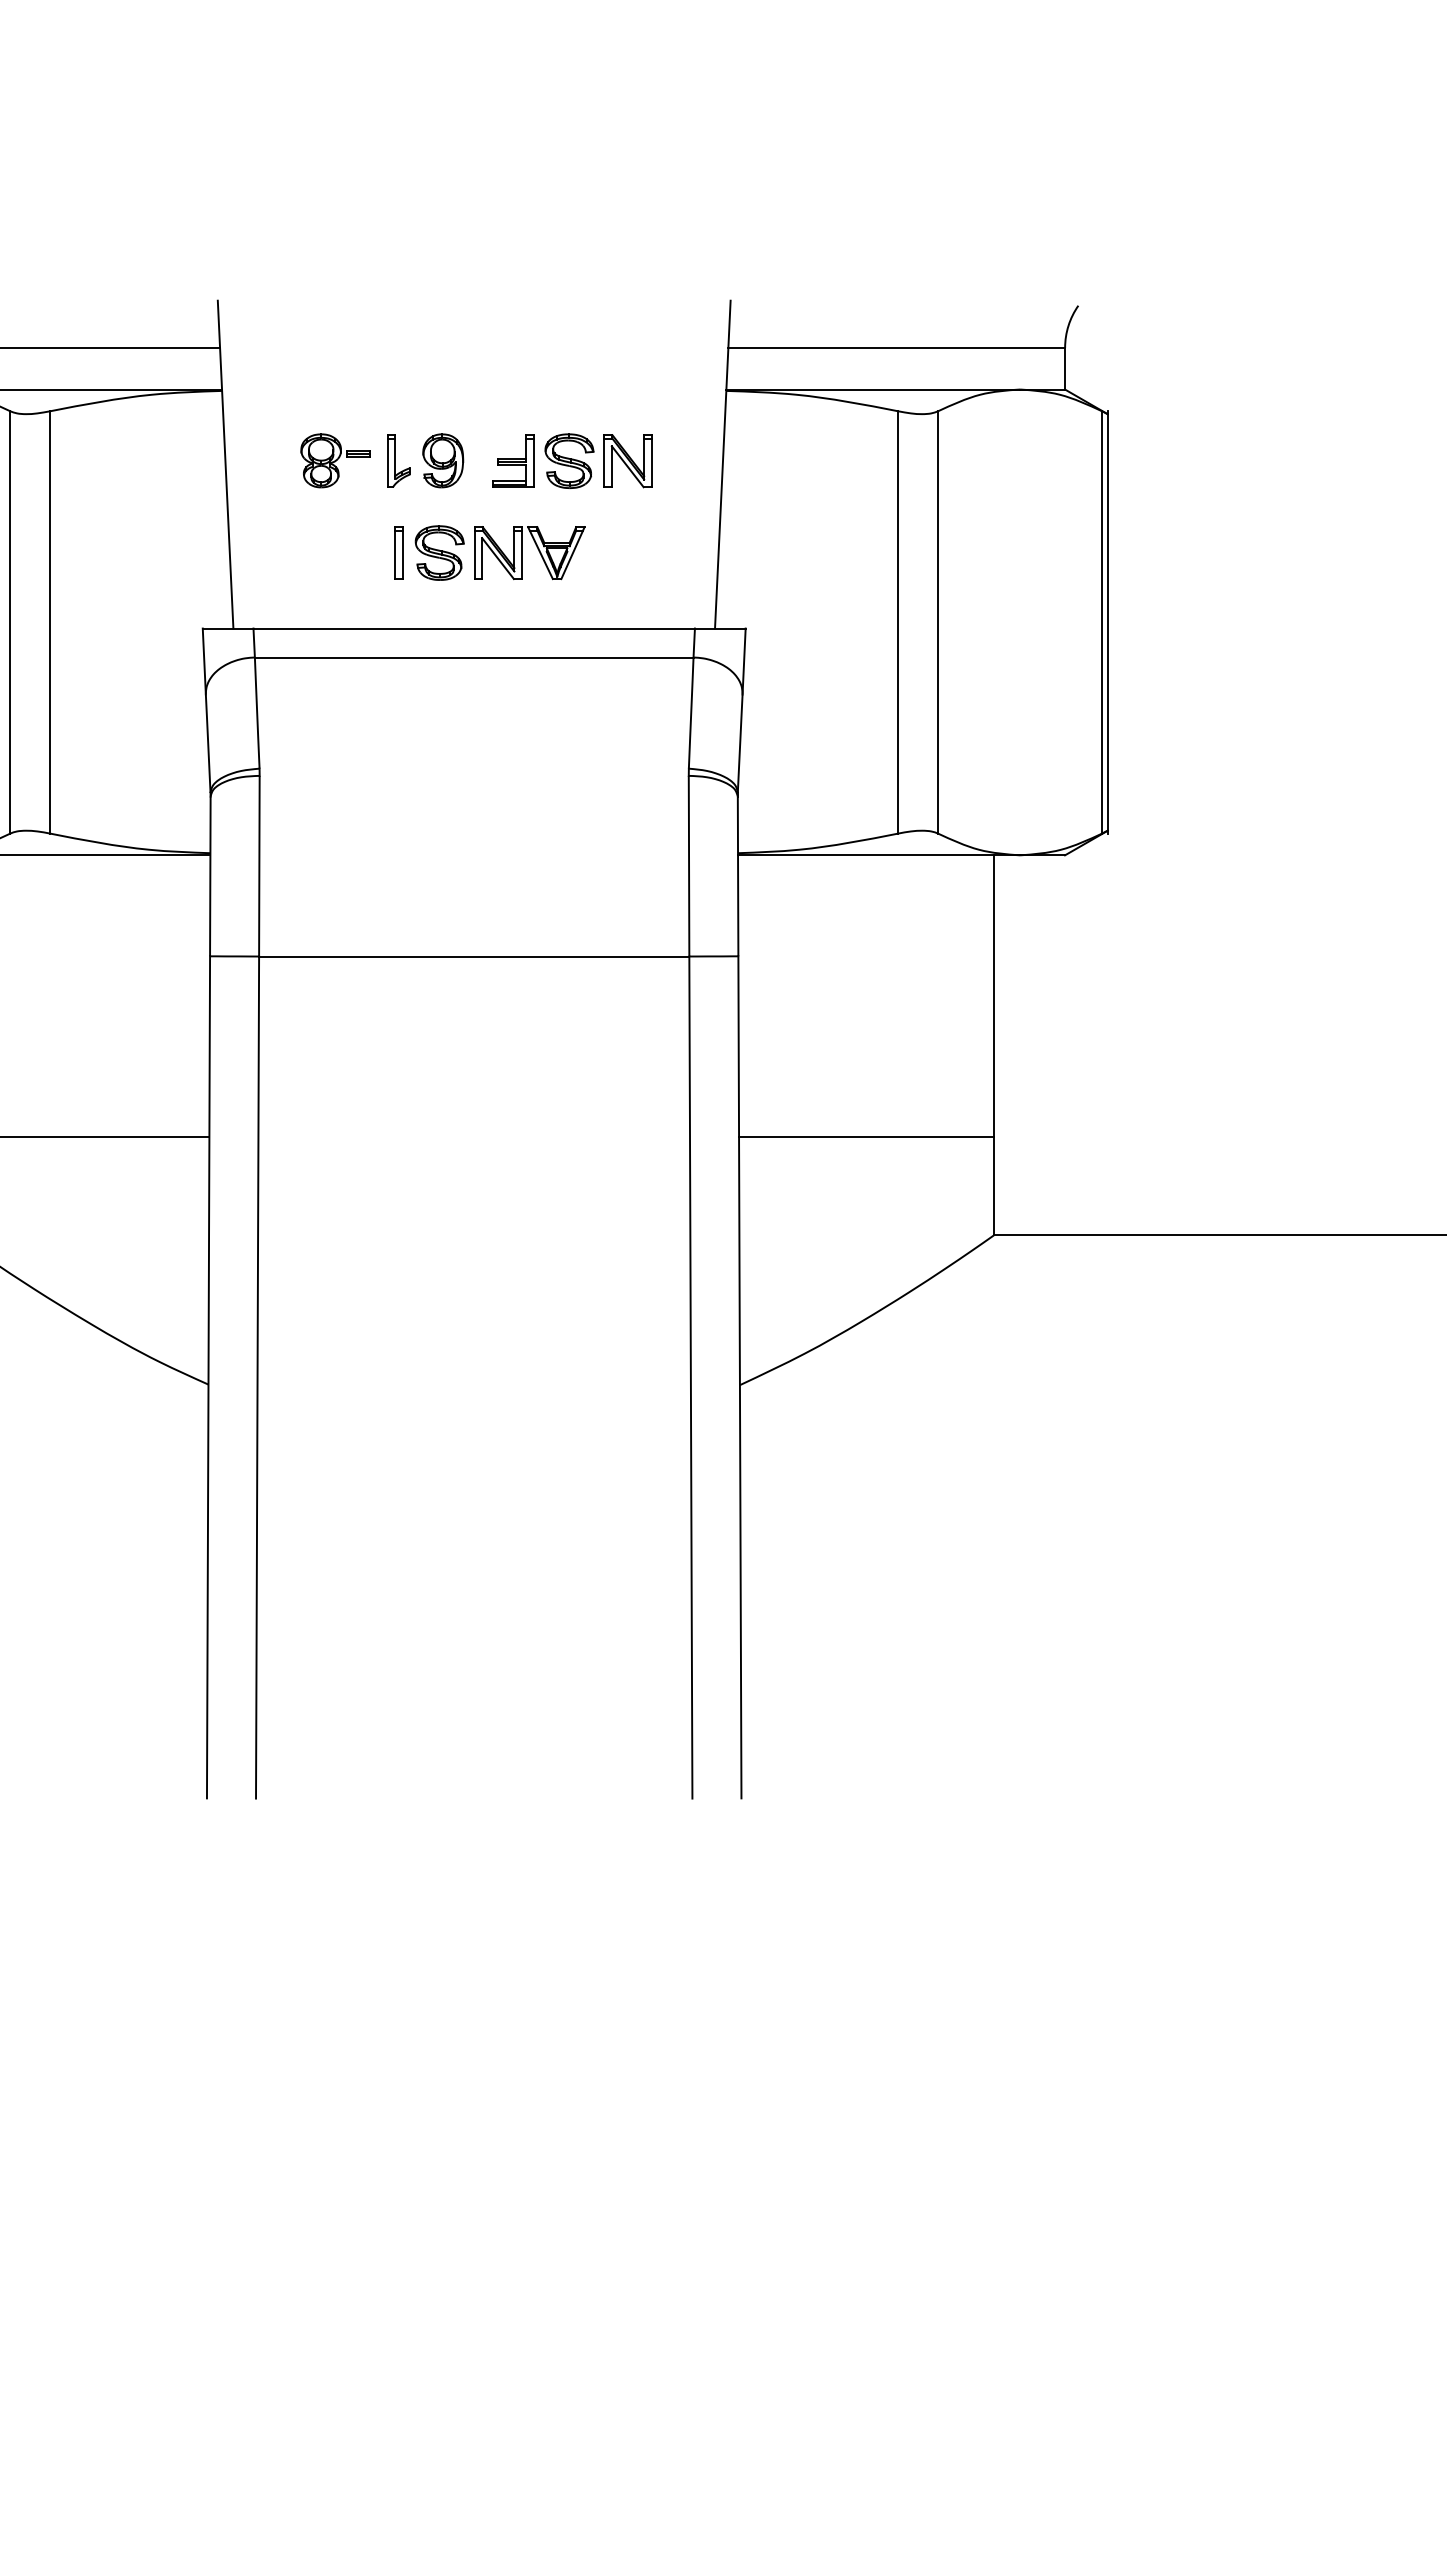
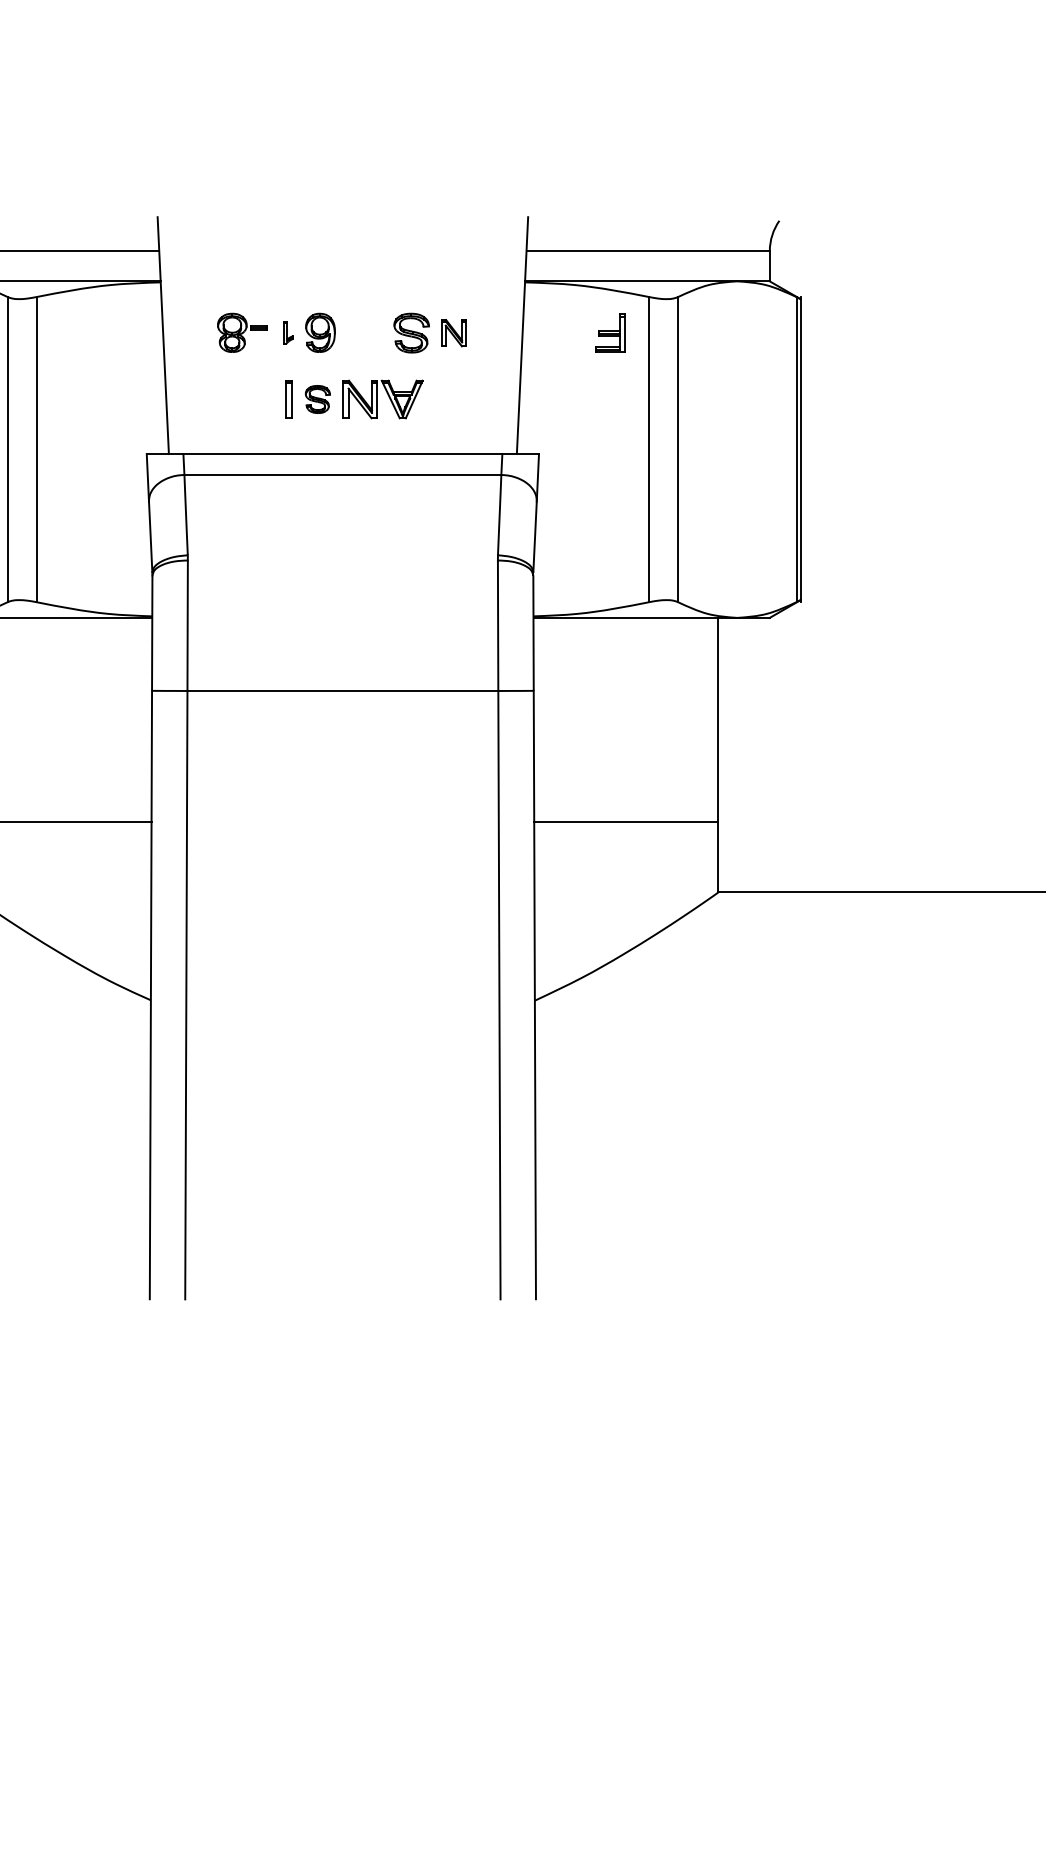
part: (398, 460) -> (288, 332), size x0.6
part: (513, 460) -> (610, 332), moved
part: (627, 461) -> (453, 333), size x0.7
part: (439, 552) -> (317, 399), size x0.7

